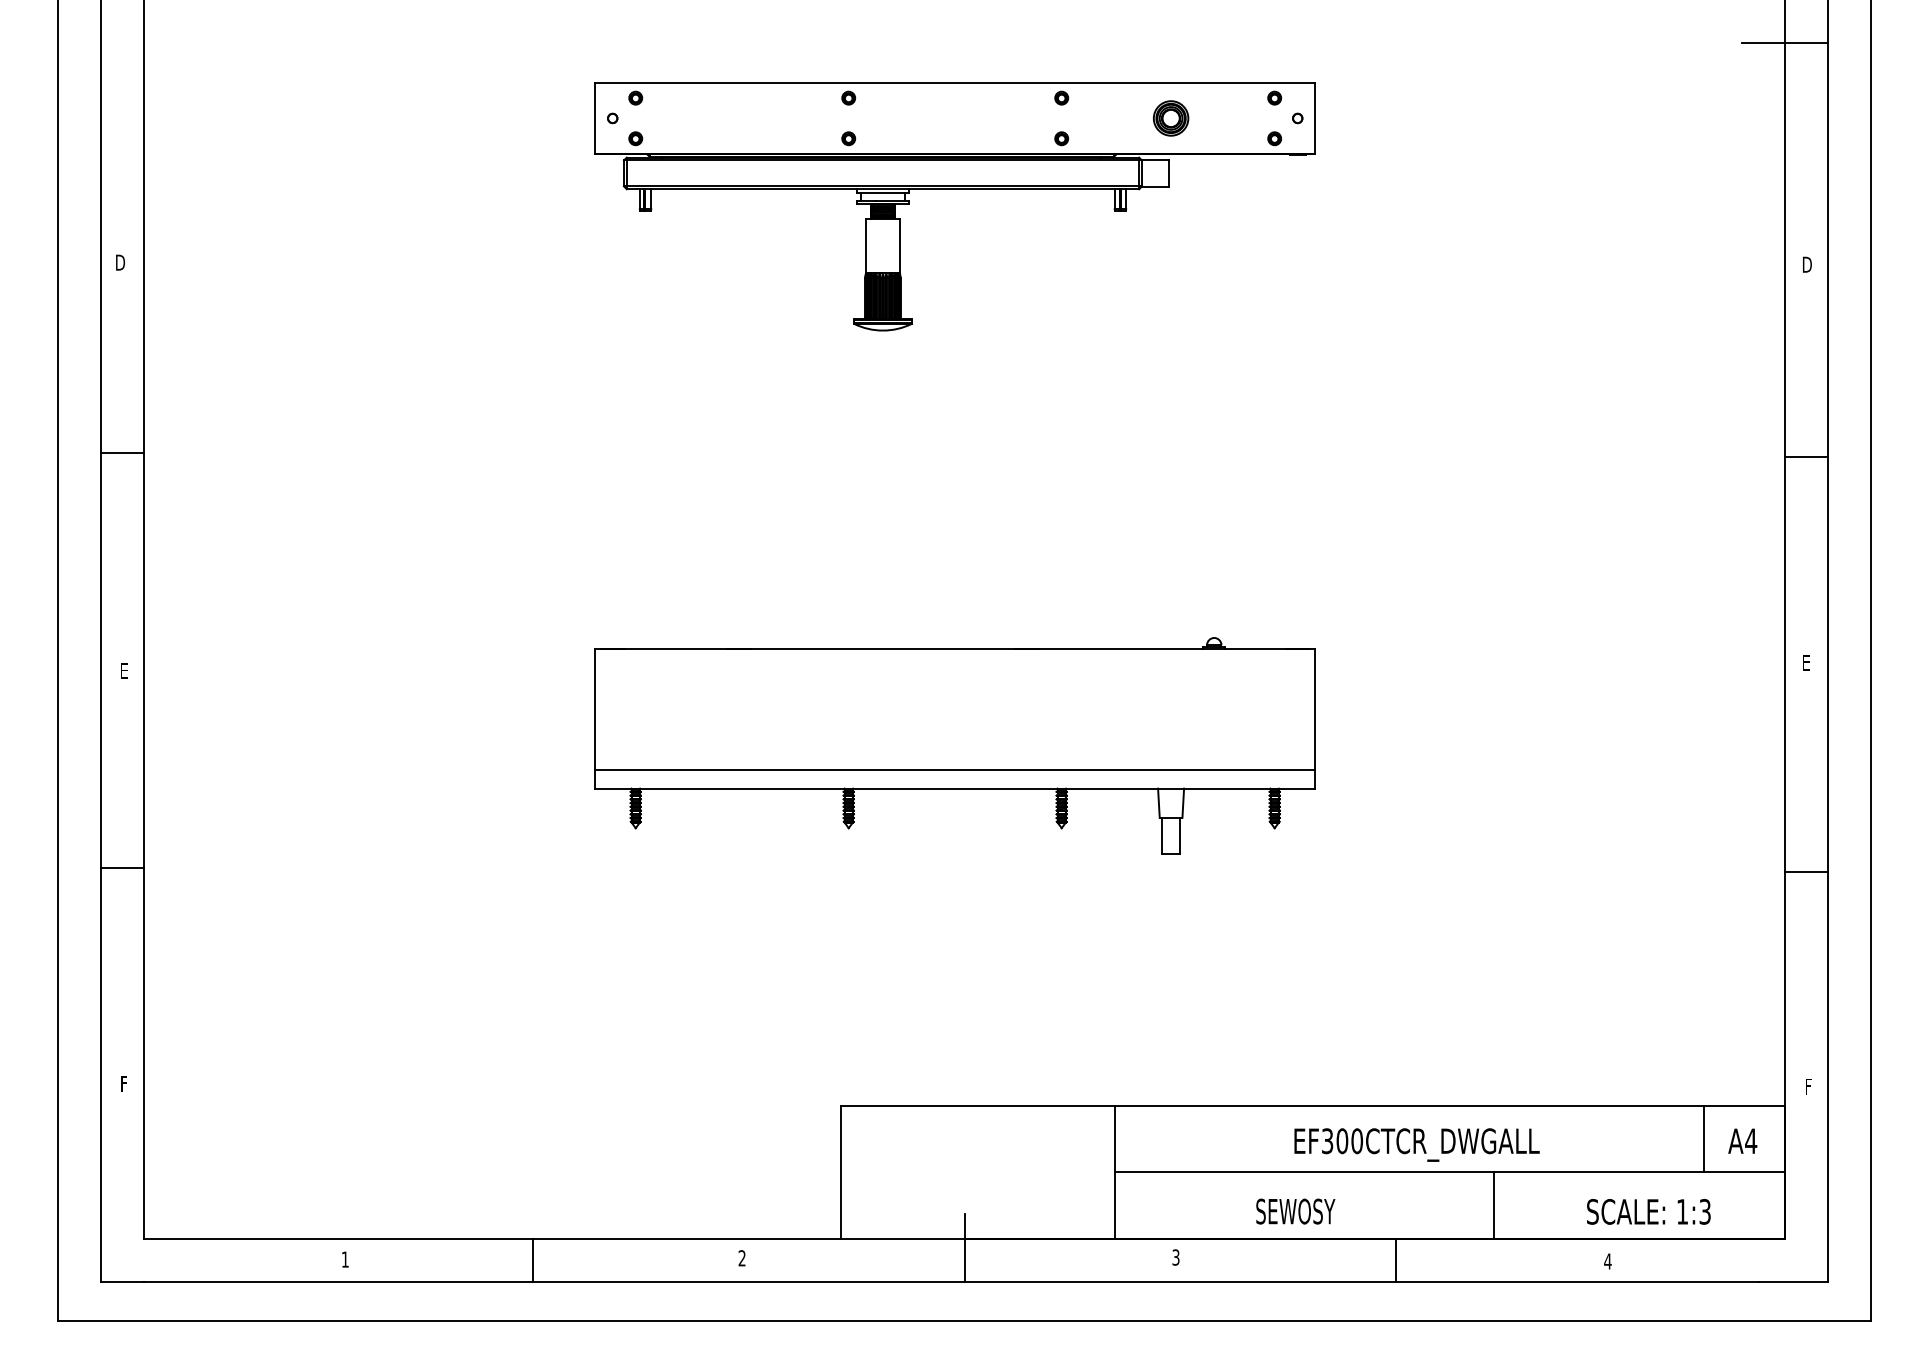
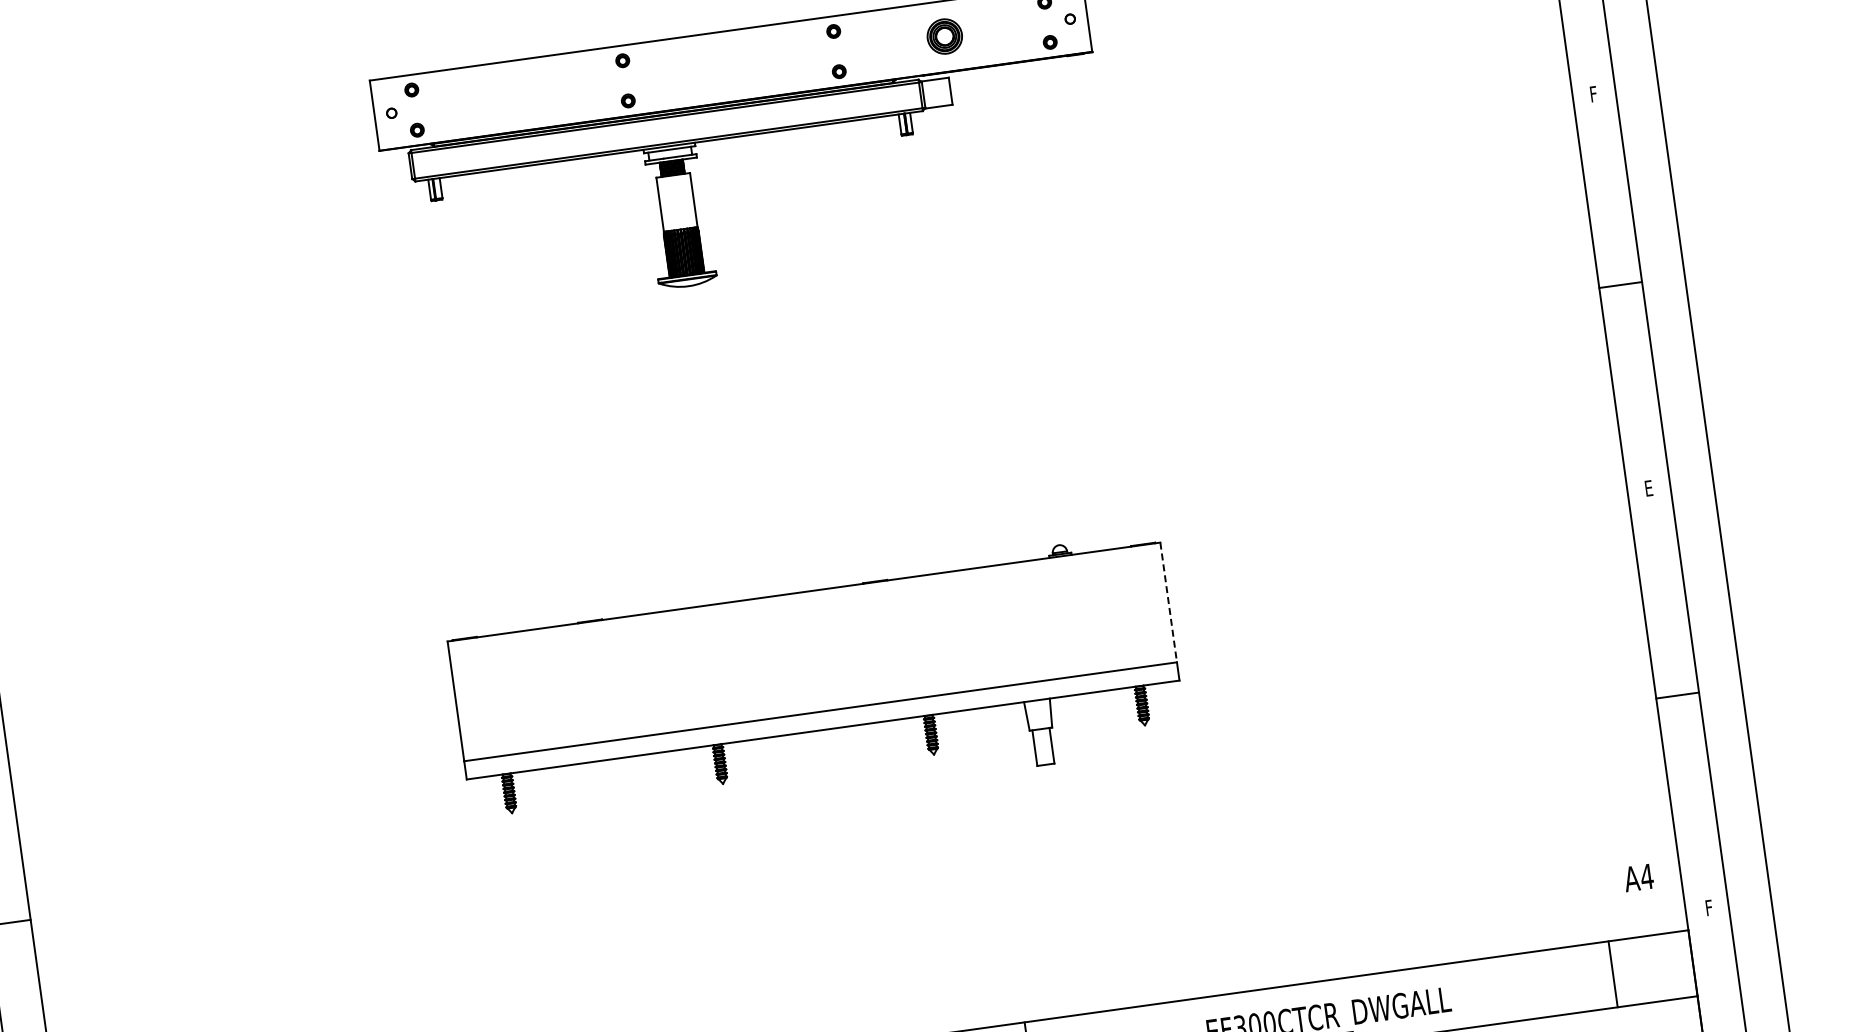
text: (1807, 264) -> (1595, 93), D -> F
line: (1315, 710) -> (1169, 603), solid -> dashed
text: (1742, 1140) -> (1638, 877), moved

